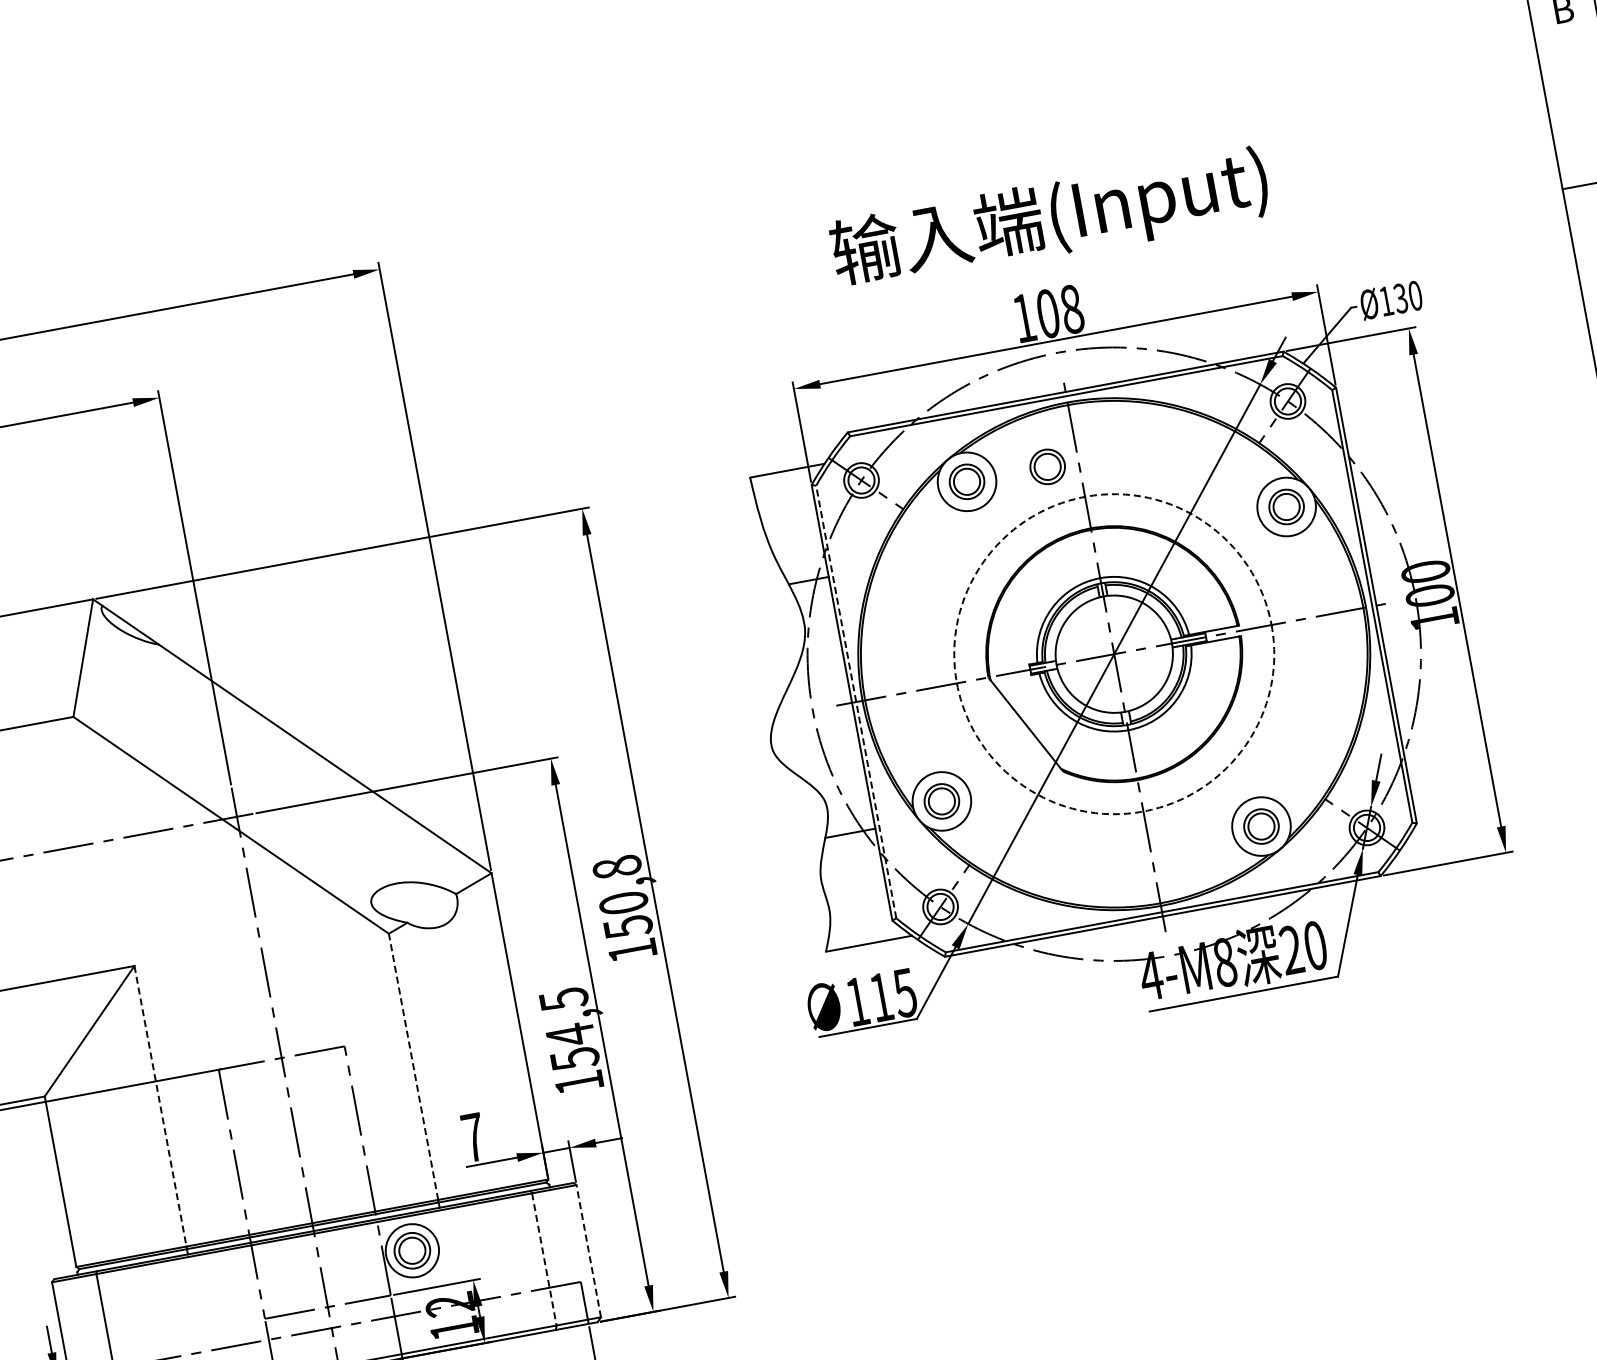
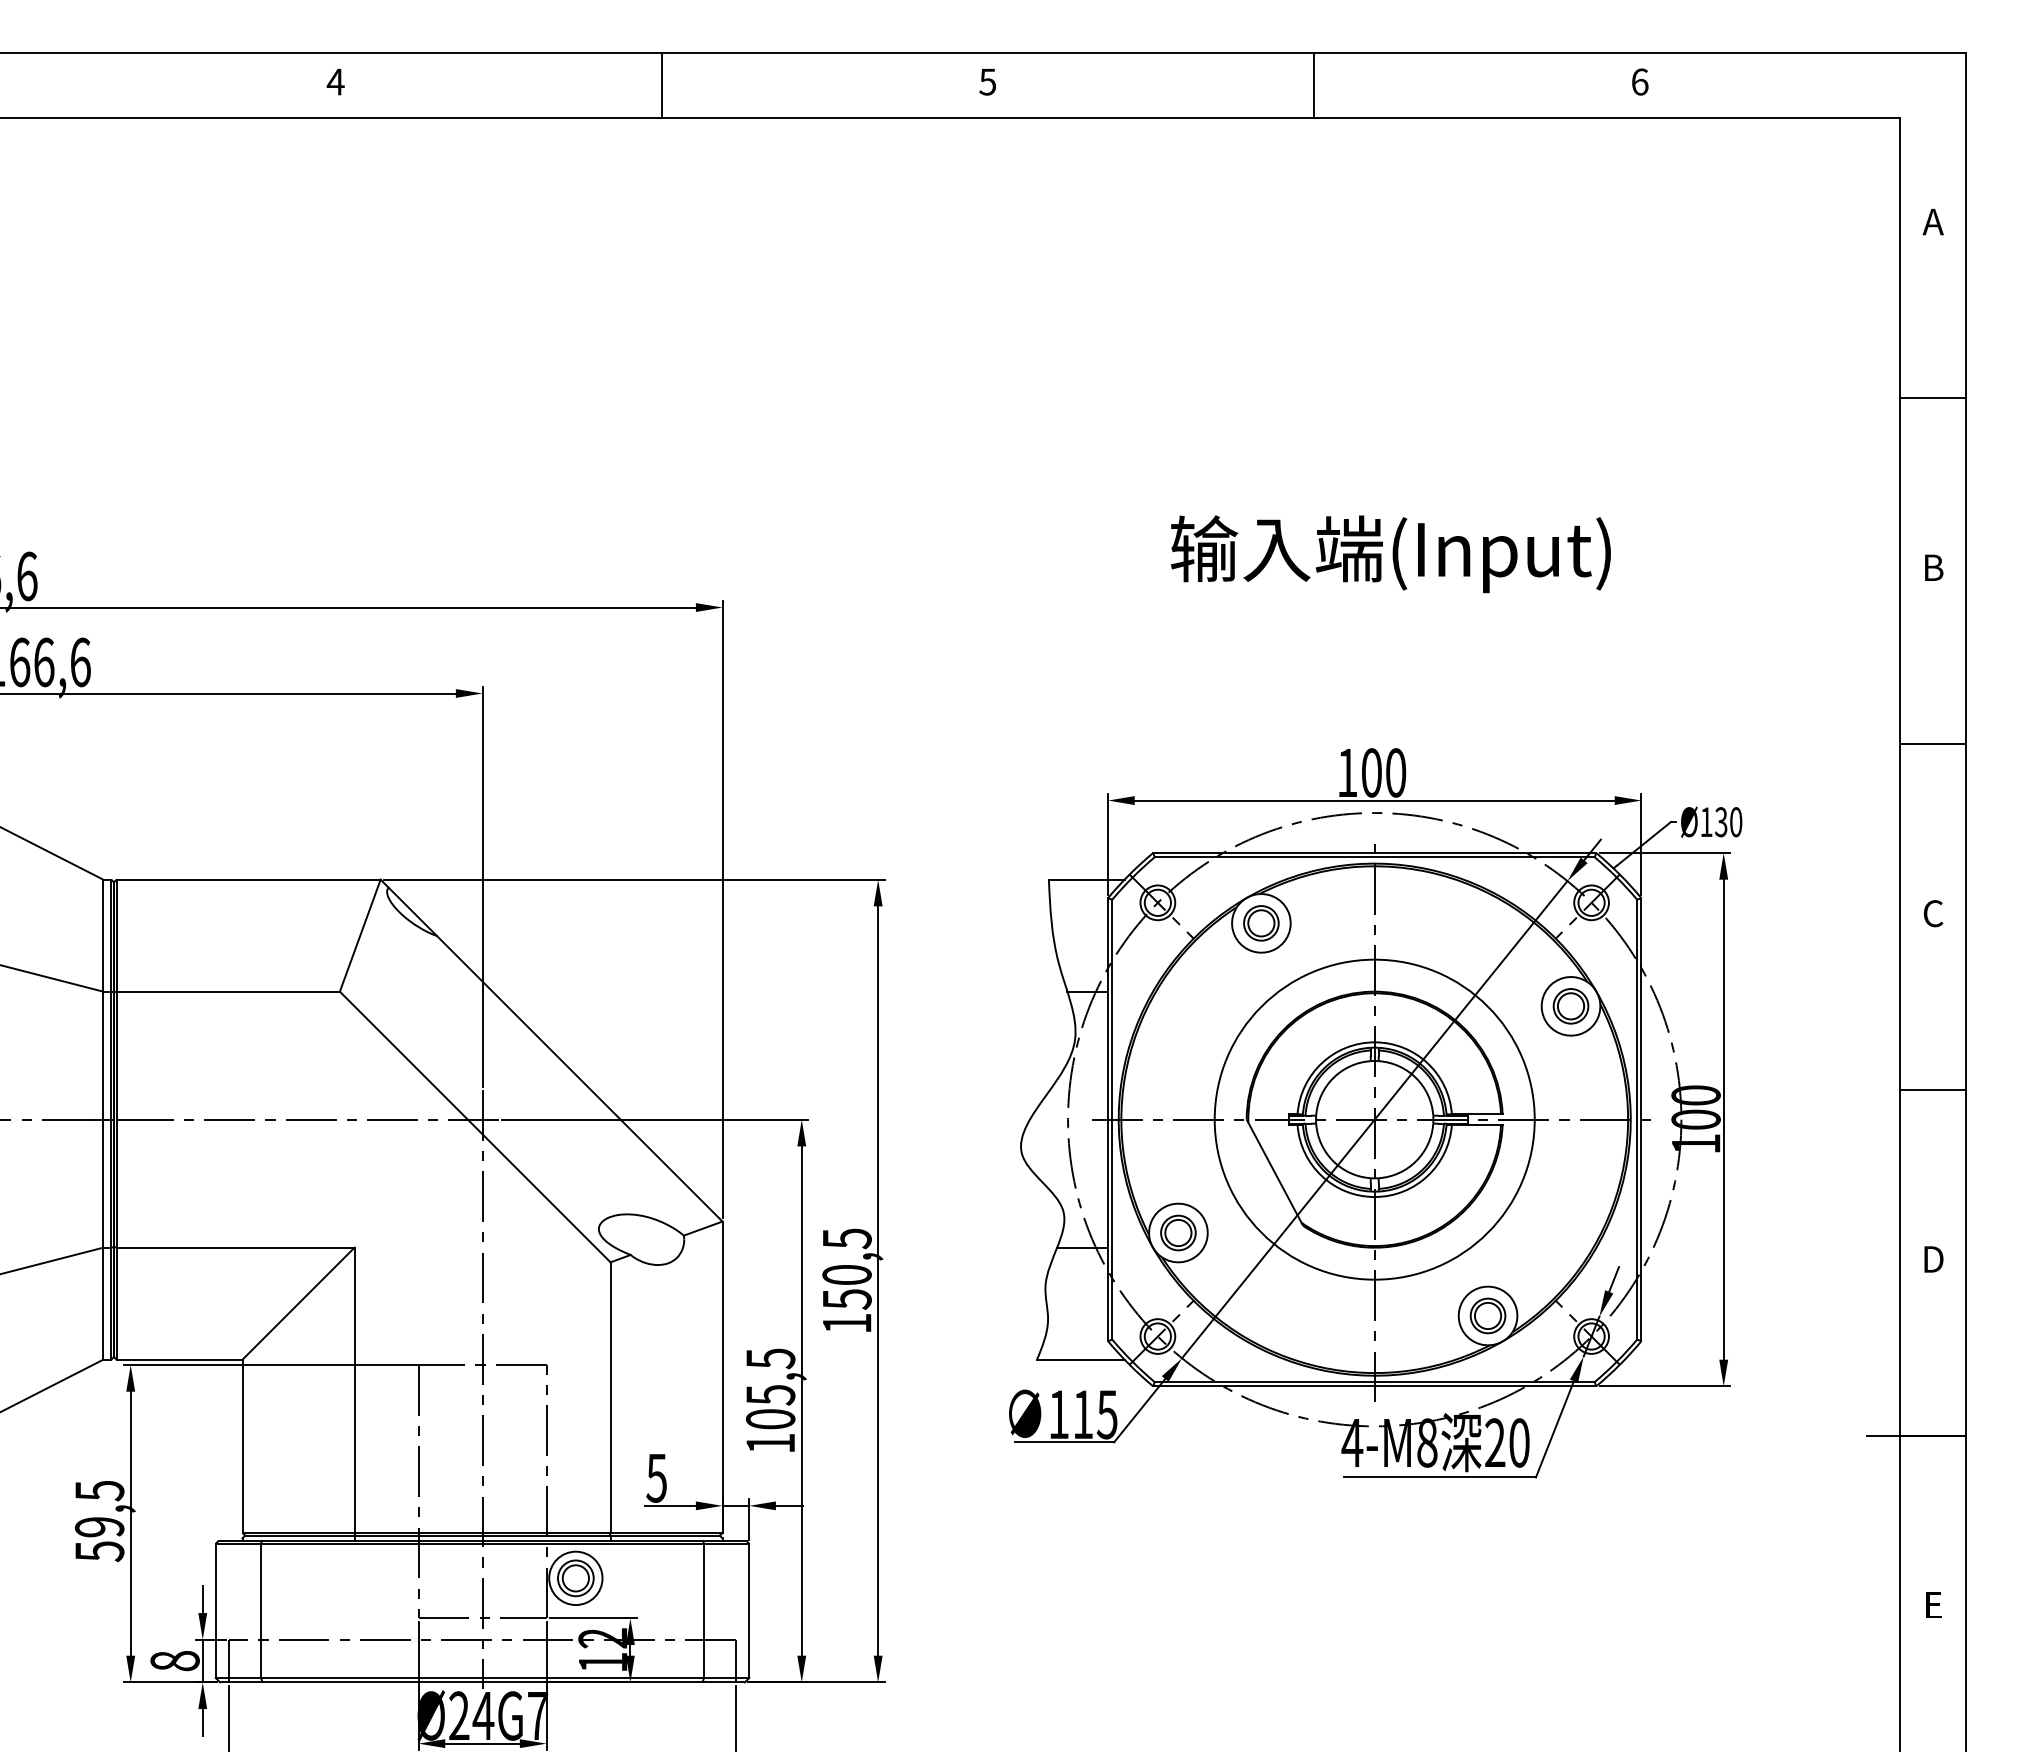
text: (1049, 220) -> (1390, 554), moved
text: (1072, 308) -> (1396, 772), 108 -> 100
part: (1047, 467) -> (1343, 923), removed
circle: (1114, 654) -> (1374, 1119), dashed -> solid
line: (856, 701) -> (1112, 1119), dashed -> solid
text: (616, 867) -> (846, 1238), 150,8 -> 150,5
text: (572, 1046) -> (770, 1406), 154,5 -> 105,5
line: (413, 1066) -> (610, 1397), dashed -> solid
line: (160, 1106) -> (354, 1390), dashed -> solid
text: (473, 1137) -> (656, 1478), 7 -> 5
line: (588, 1250) -> (749, 1610), dashed -> solid
line: (544, 1259) -> (704, 1611), dashed -> solid

